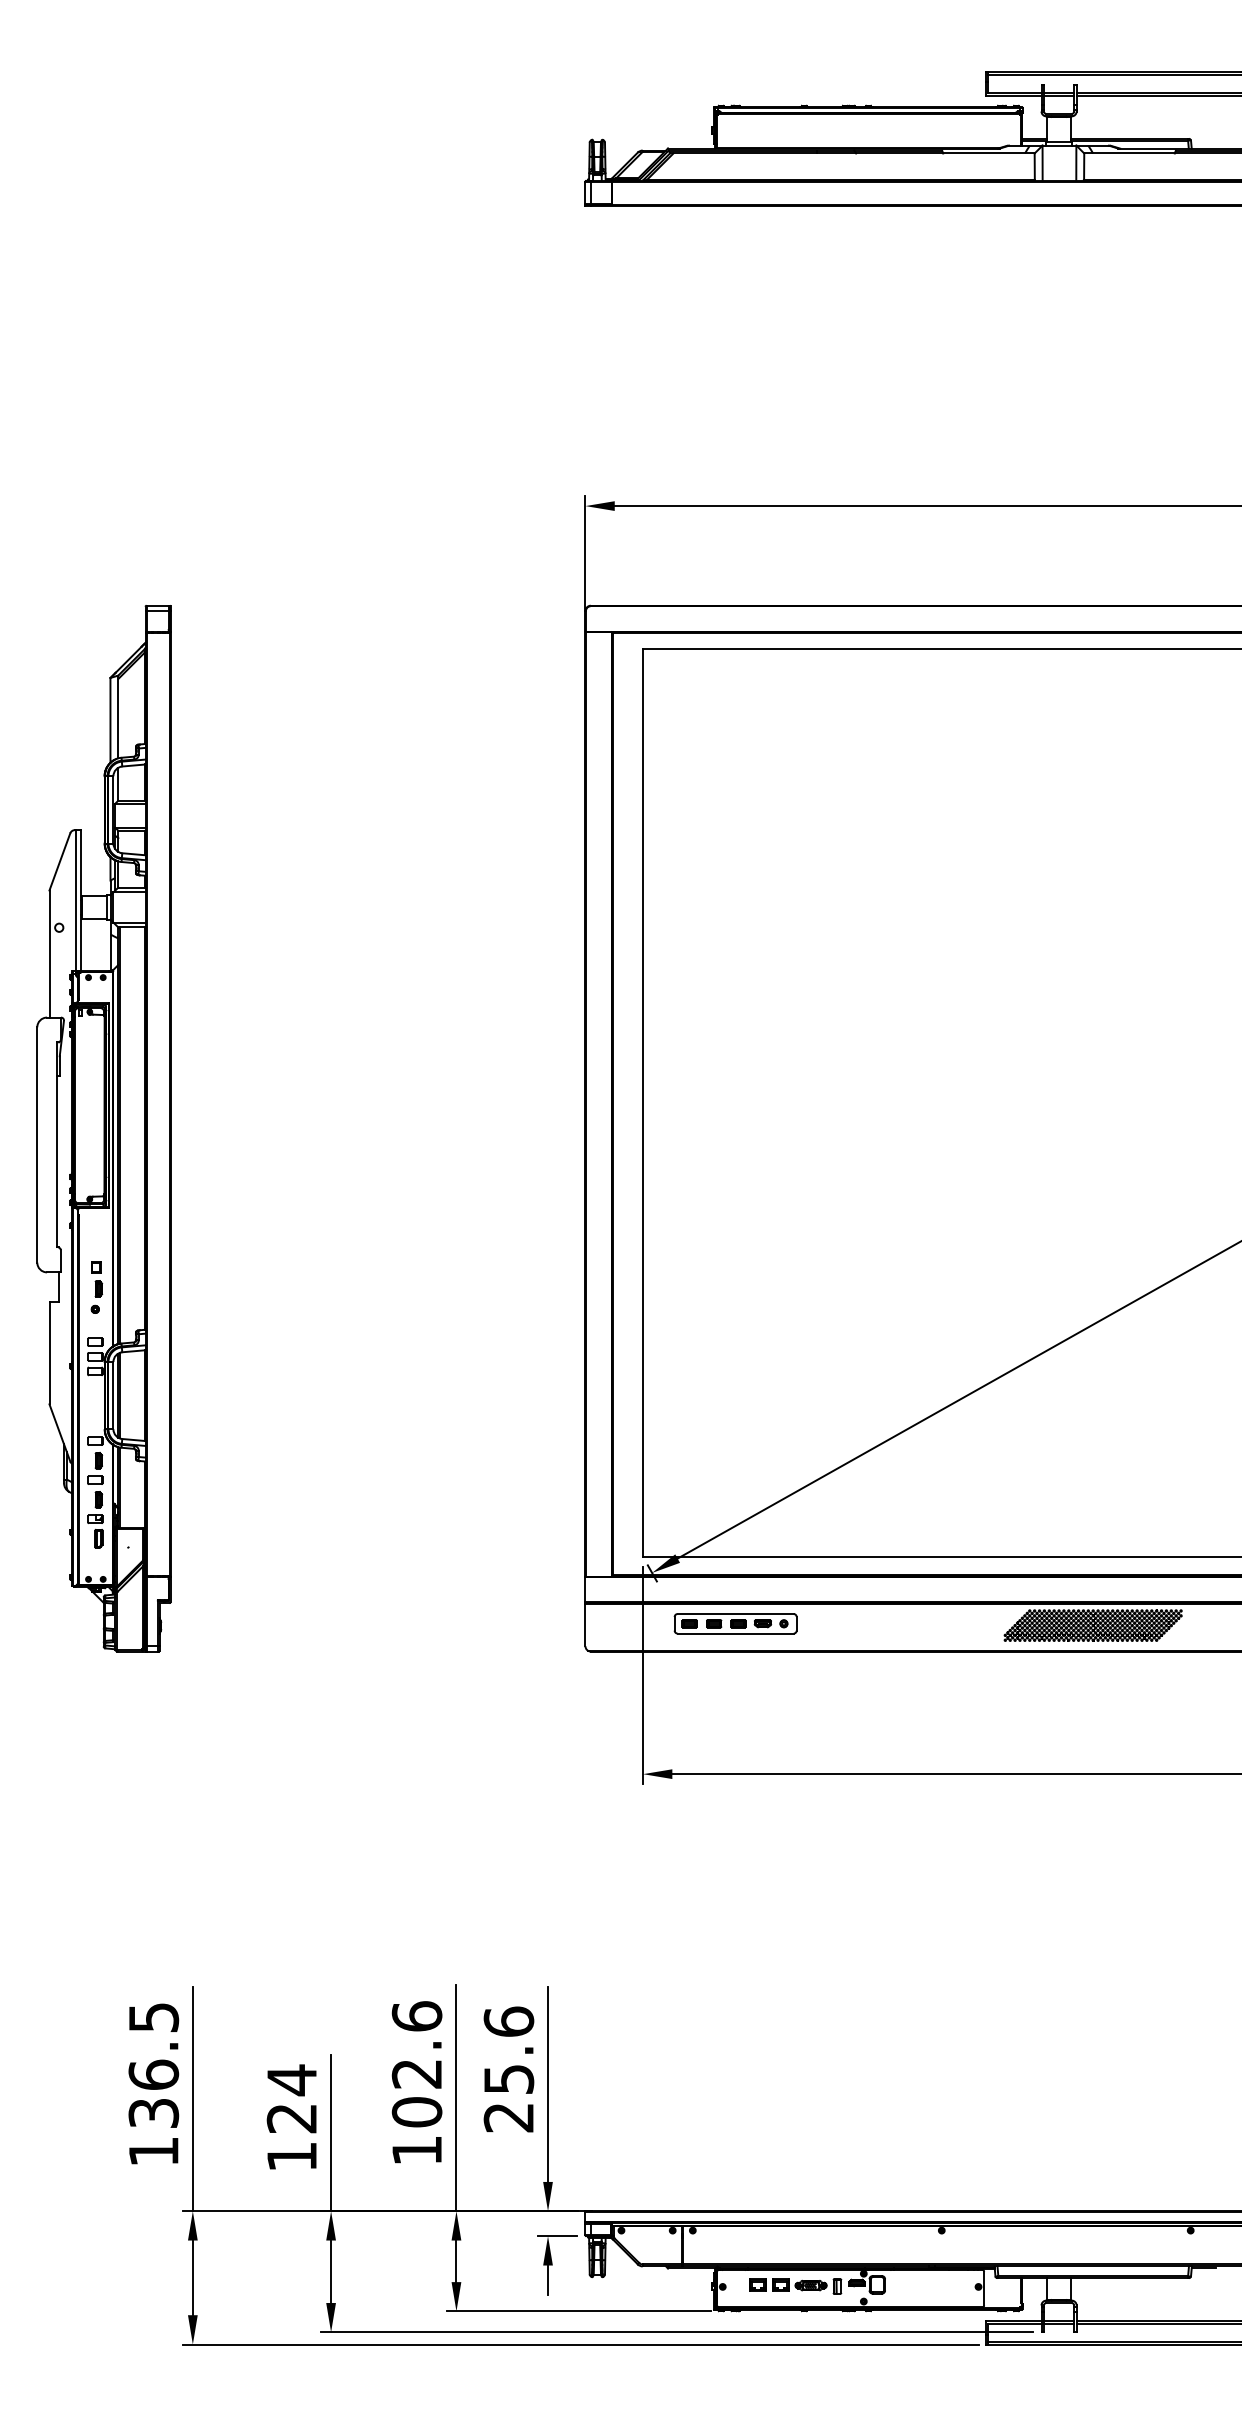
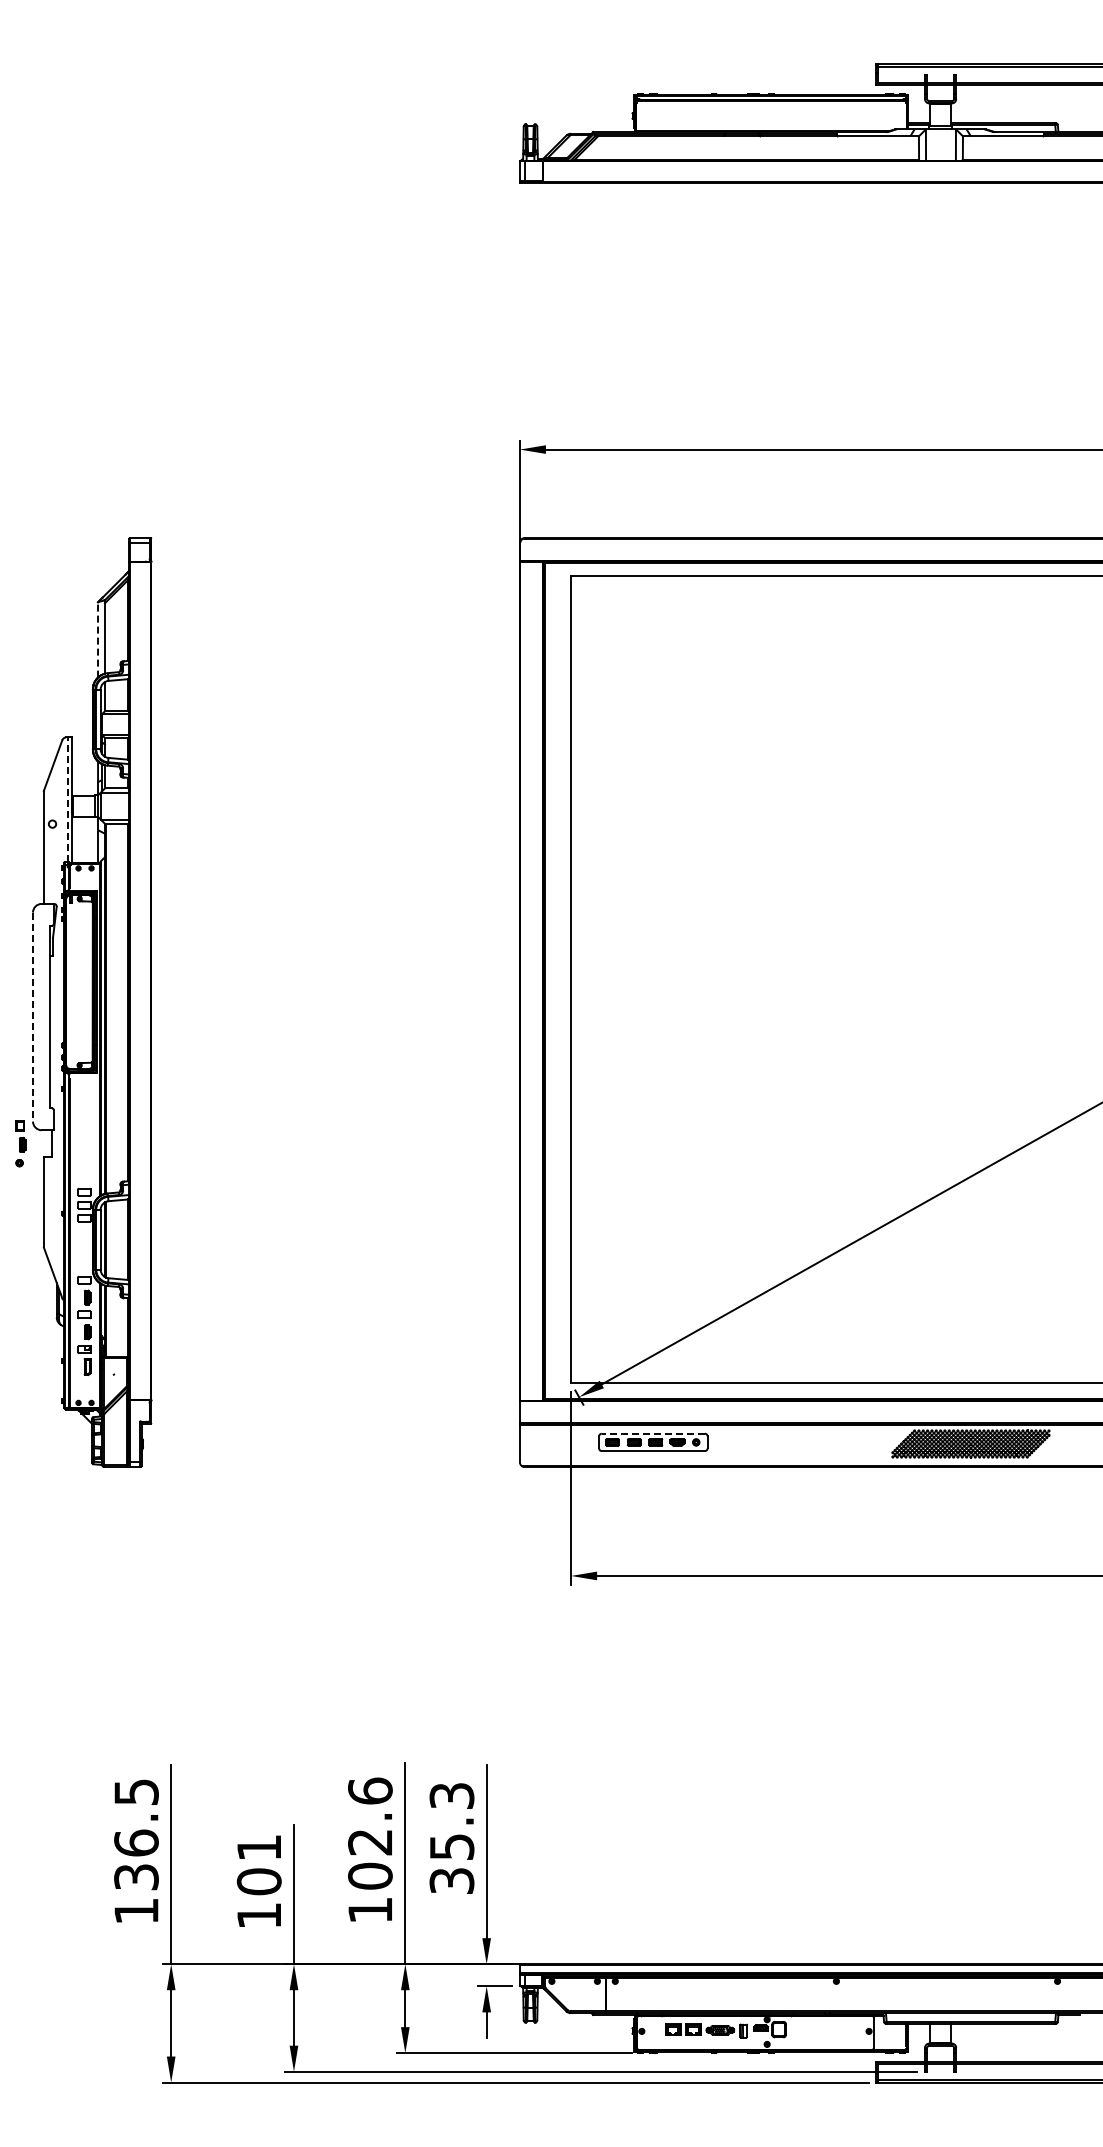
line: (111, 719) -> (98, 639), solid -> dashed
line: (76, 900) -> (67, 799), solid -> dashed
line: (37, 1145) -> (33, 1017), solid -> dashed
part: (96, 1287) -> (20, 1143), moved
line: (735, 1613) -> (653, 1433), solid -> dashed
text: (508, 2069) -> (451, 1838), 25.6 -> 35.3
text: (291, 2099) -> (258, 1864), 124 -> 101

